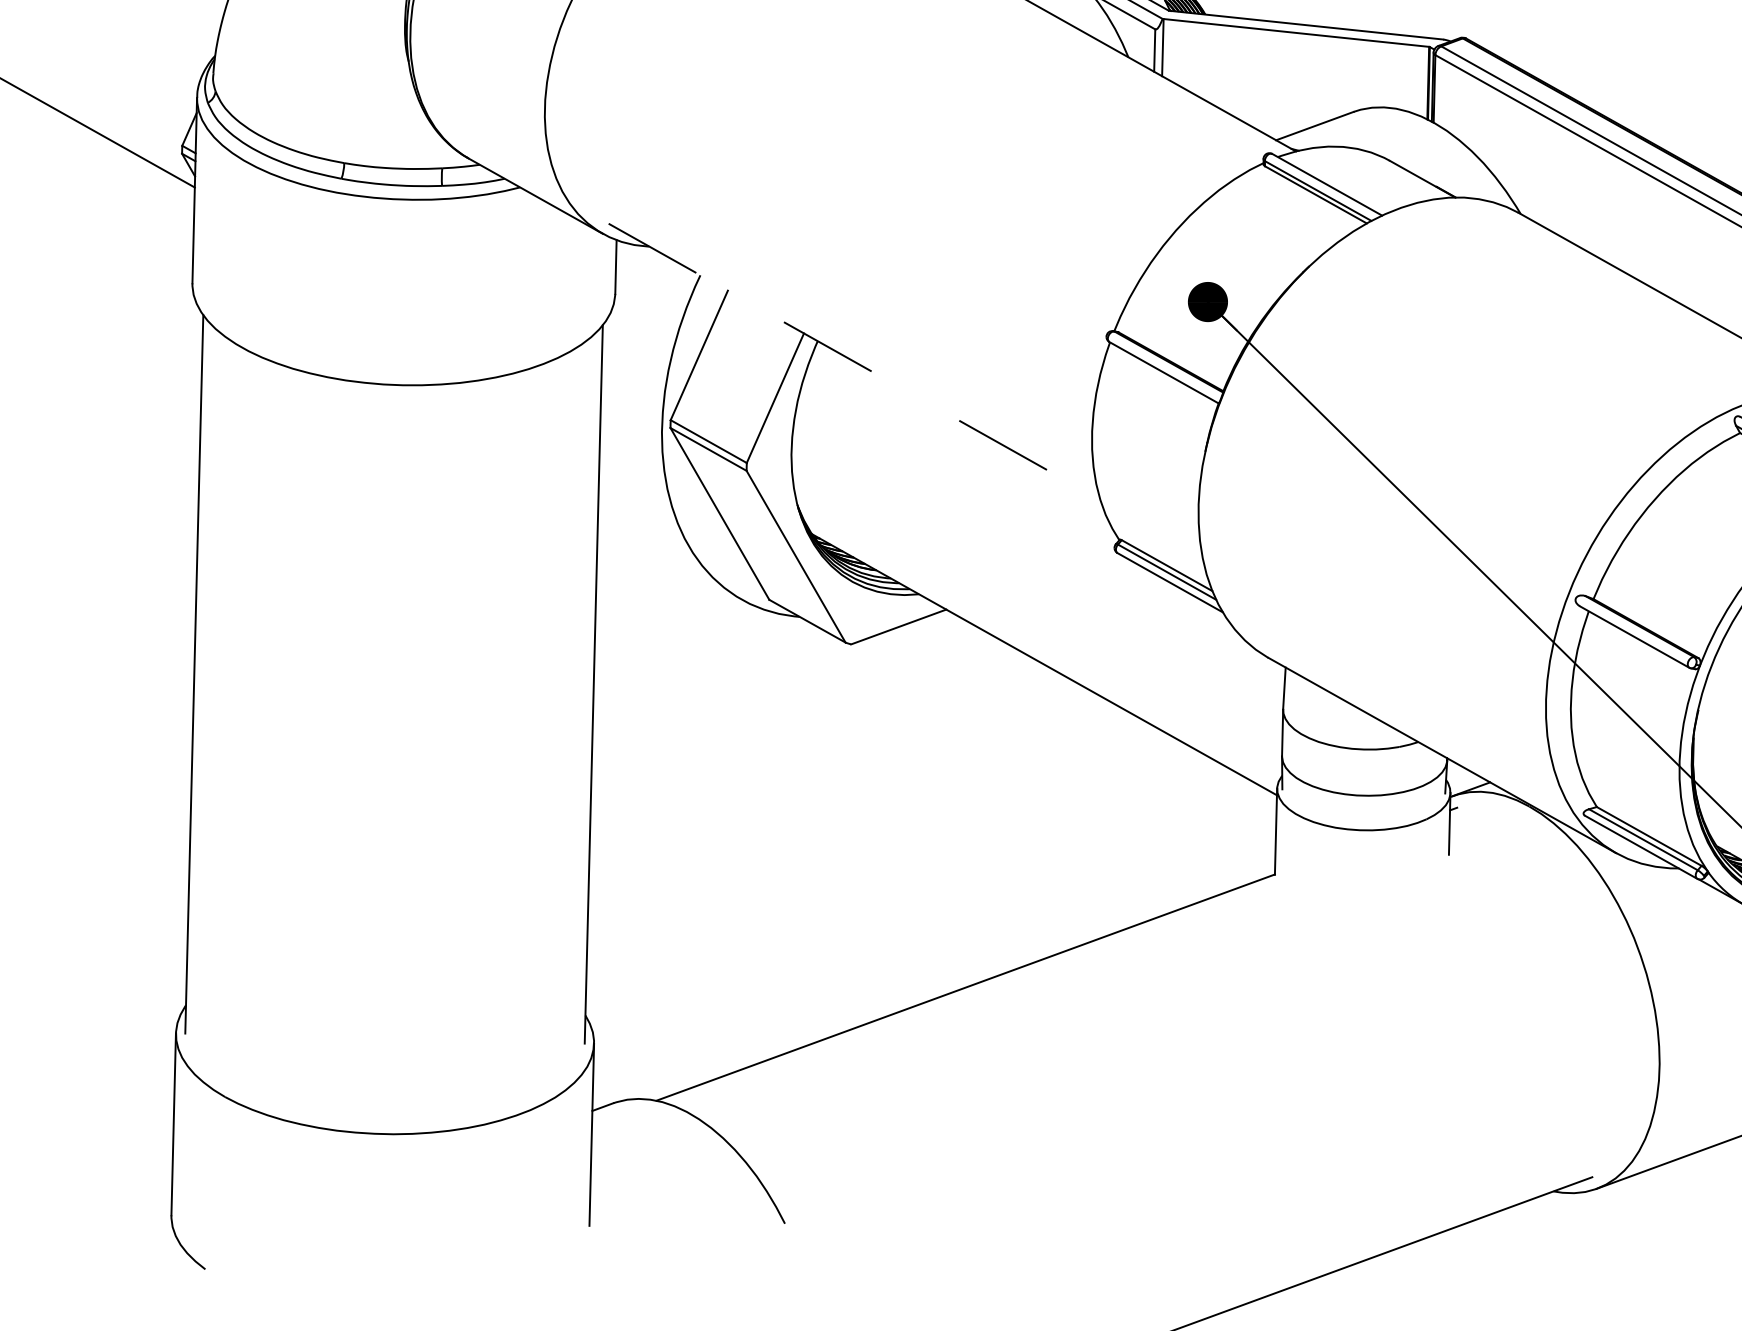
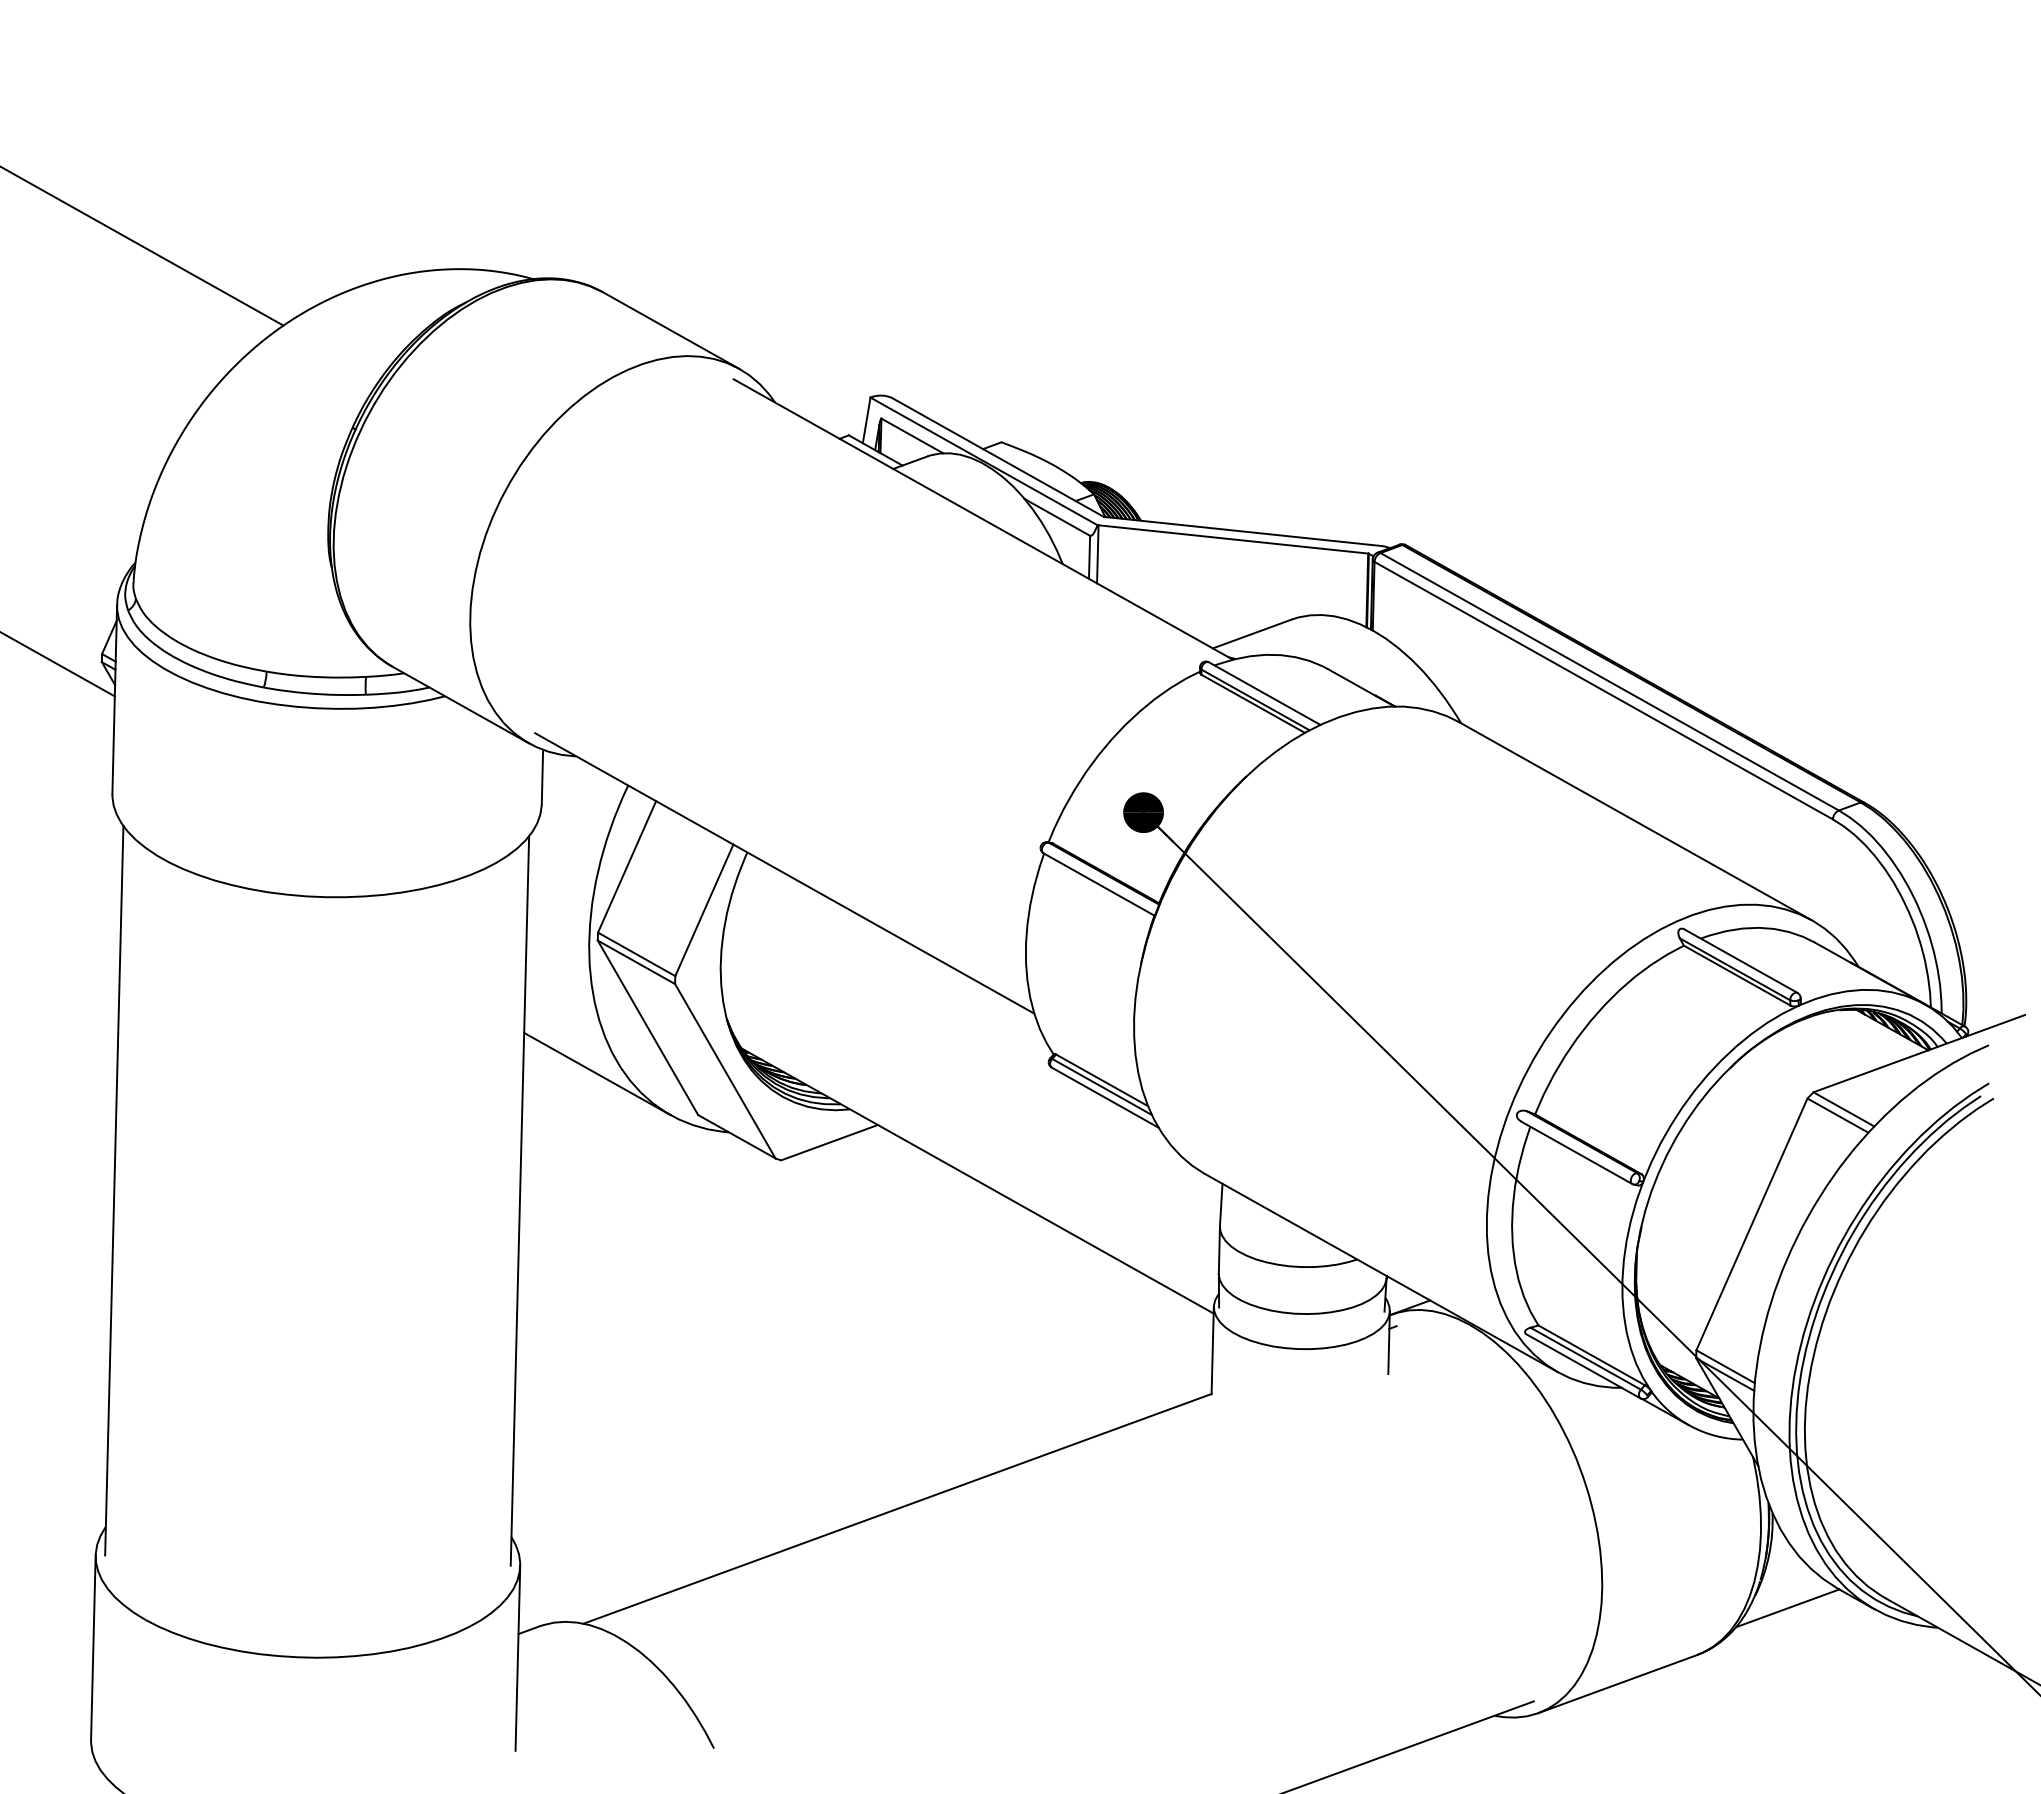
line: (855, 361) -> (785, 873), dashed -> solid
line: (670, 558) -> (597, 1073), added

